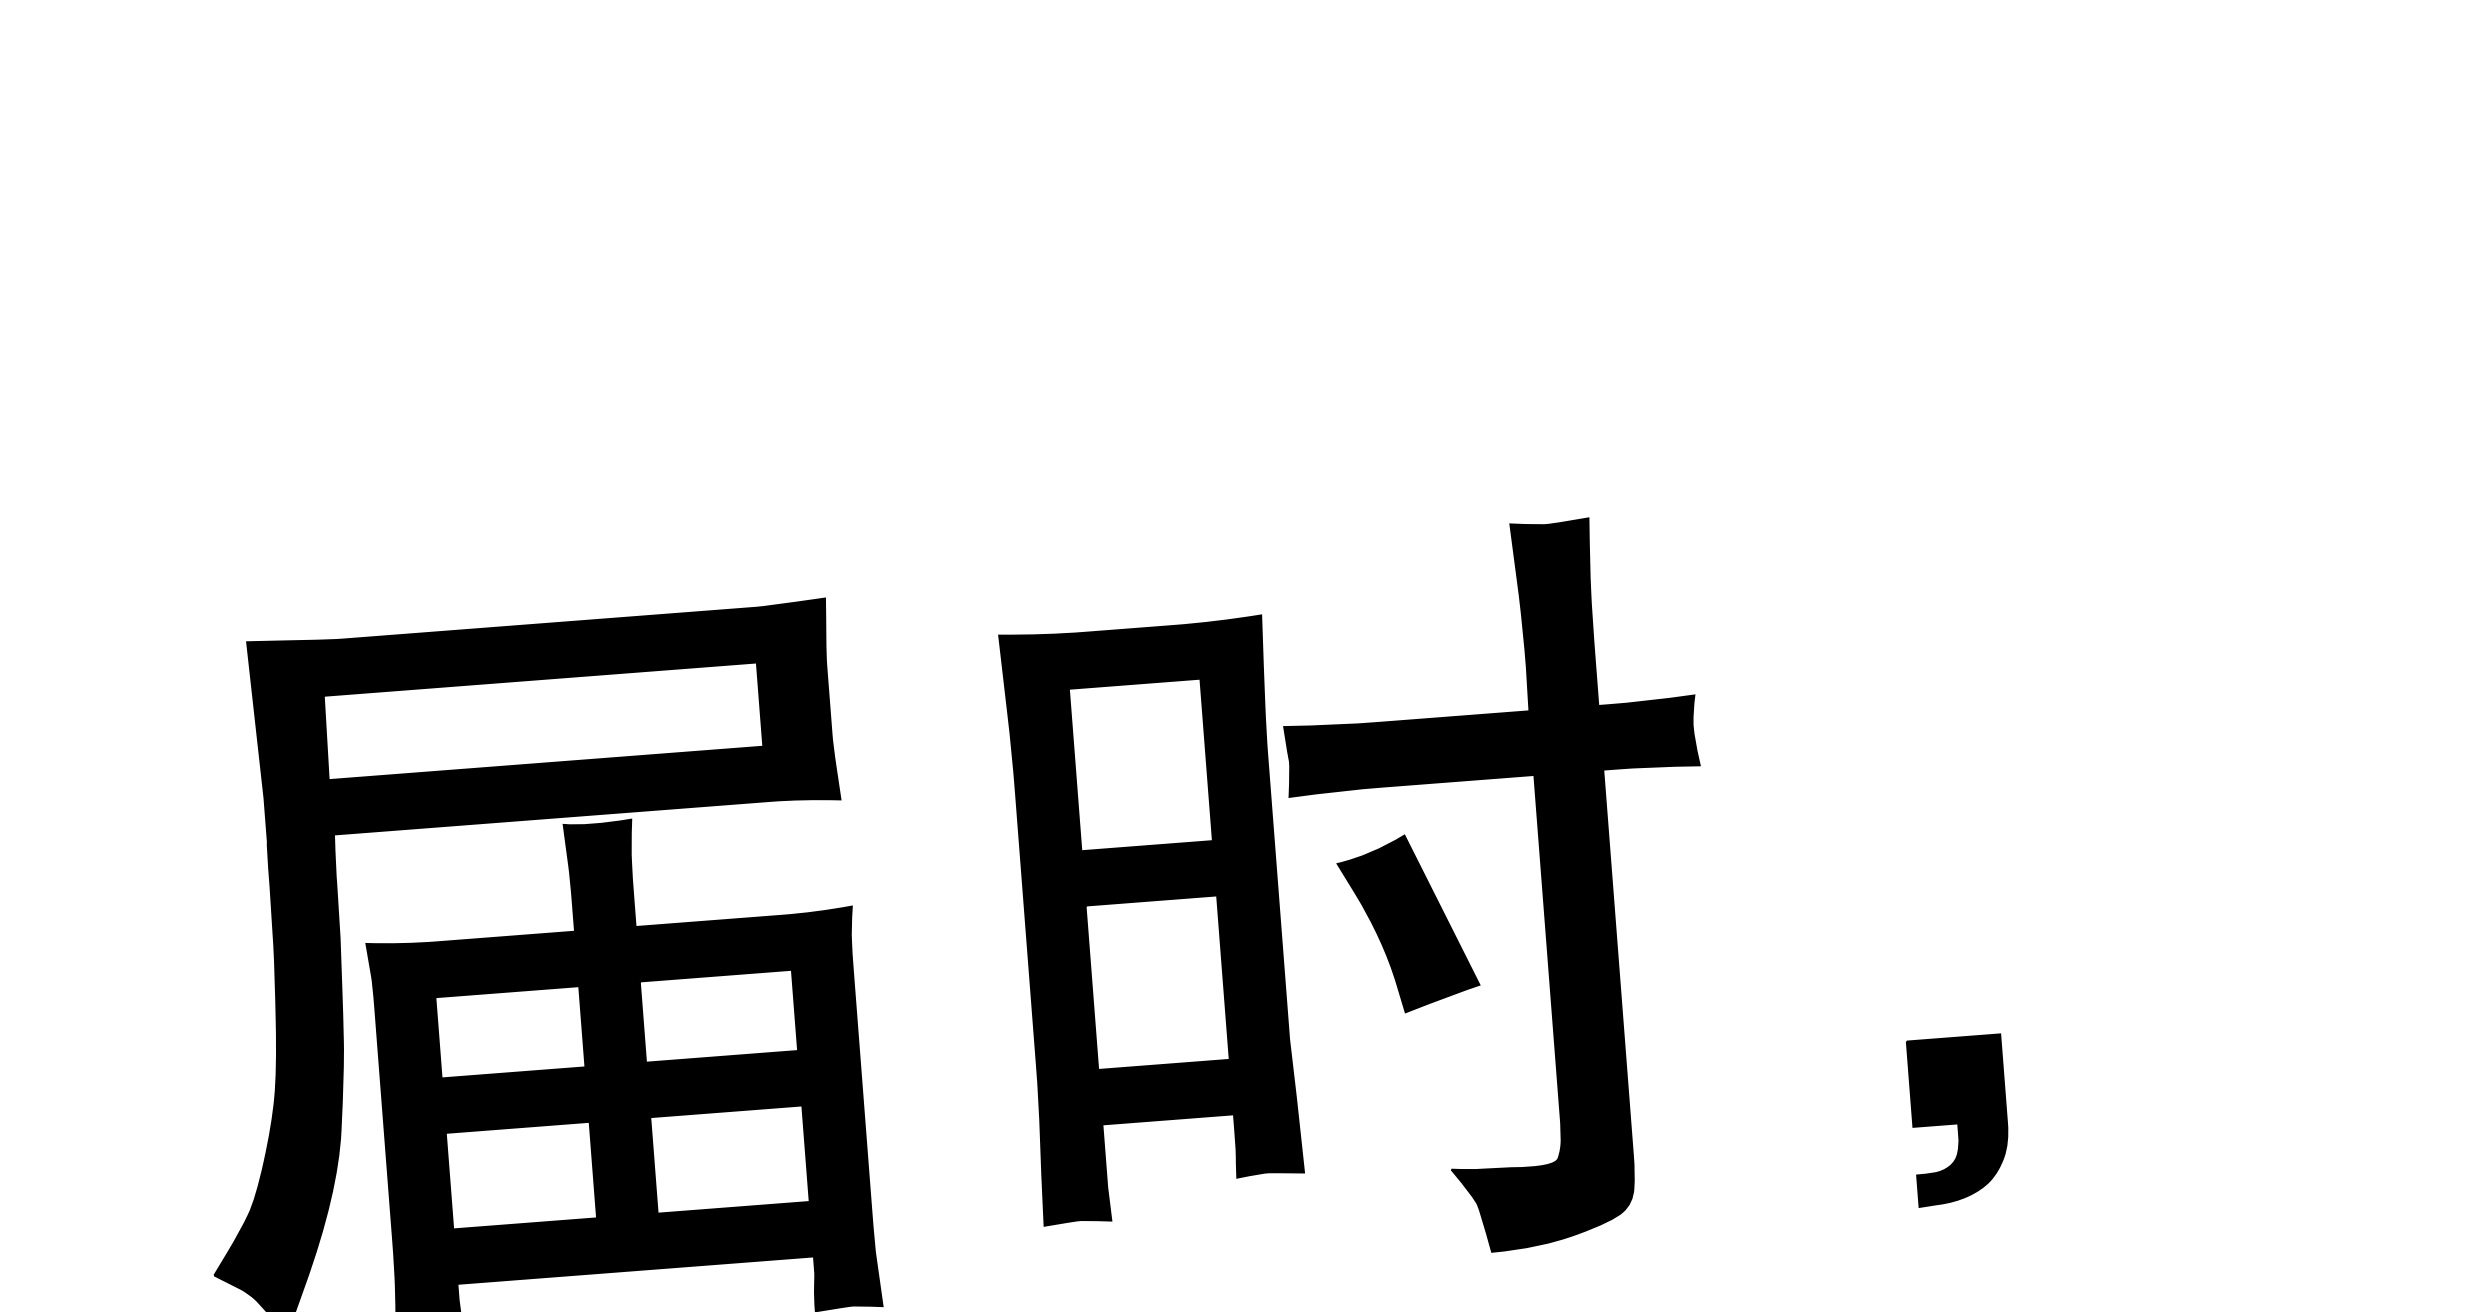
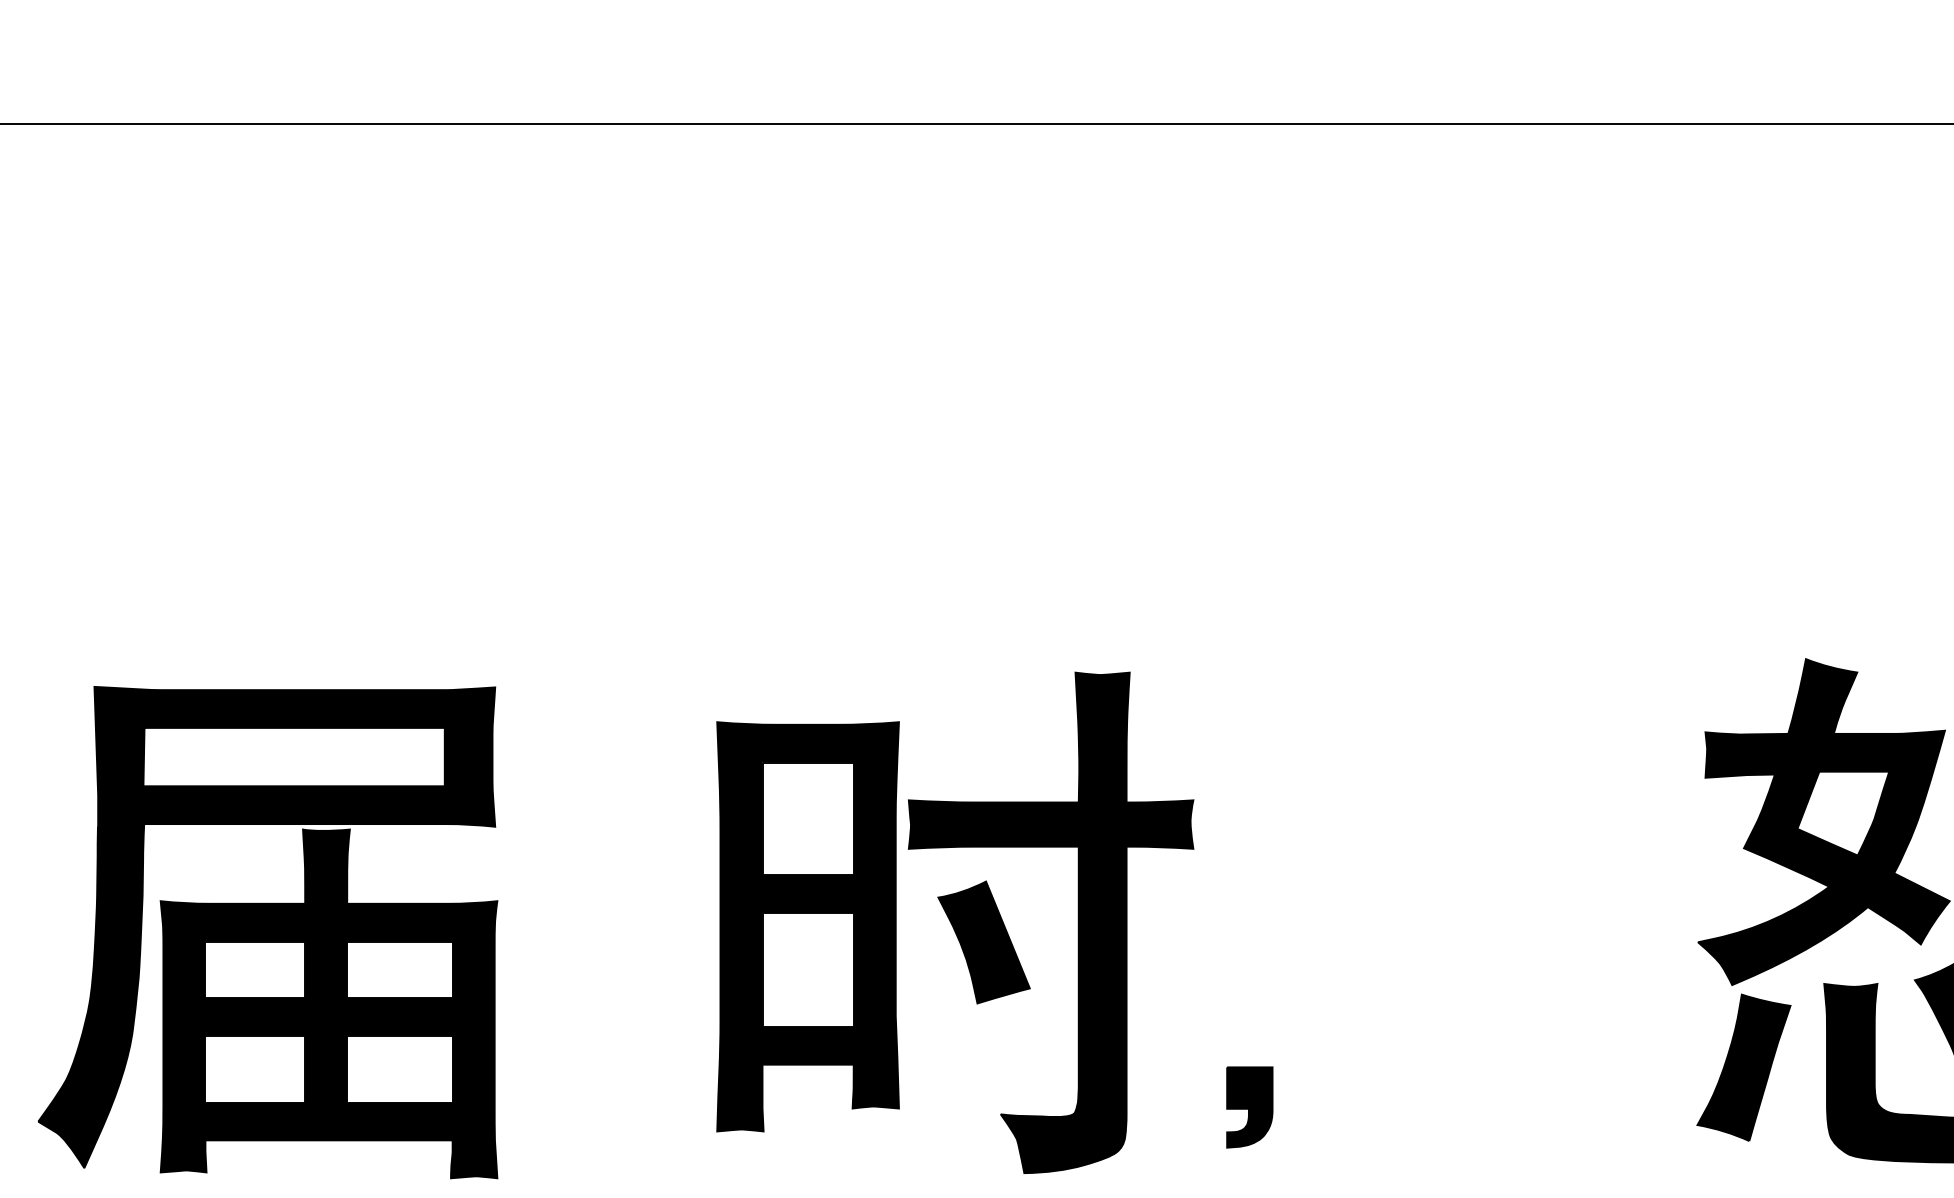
part: (1364, 897) -> (955, 922), moved
part: (1959, 1120) -> (1249, 1107), size x0.7

